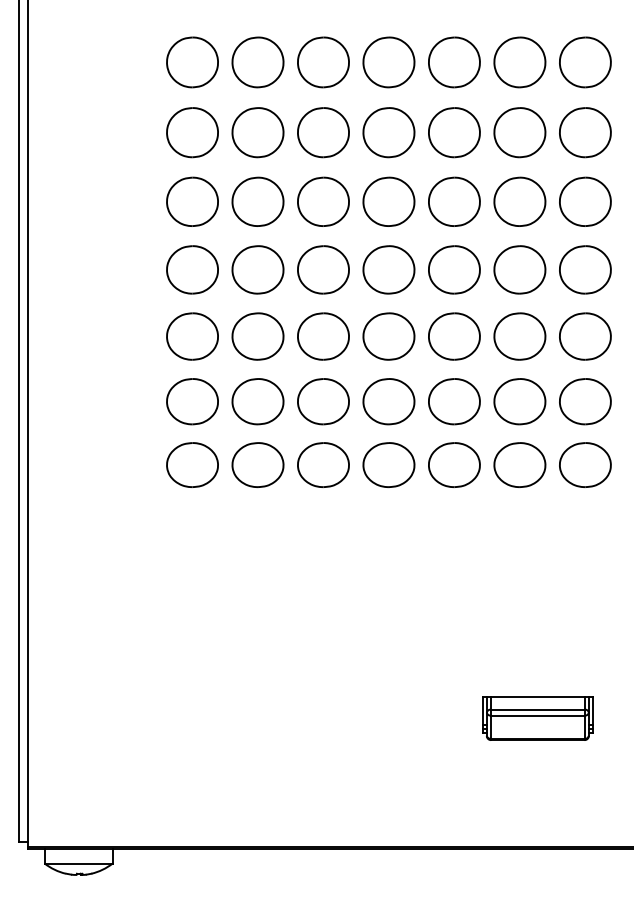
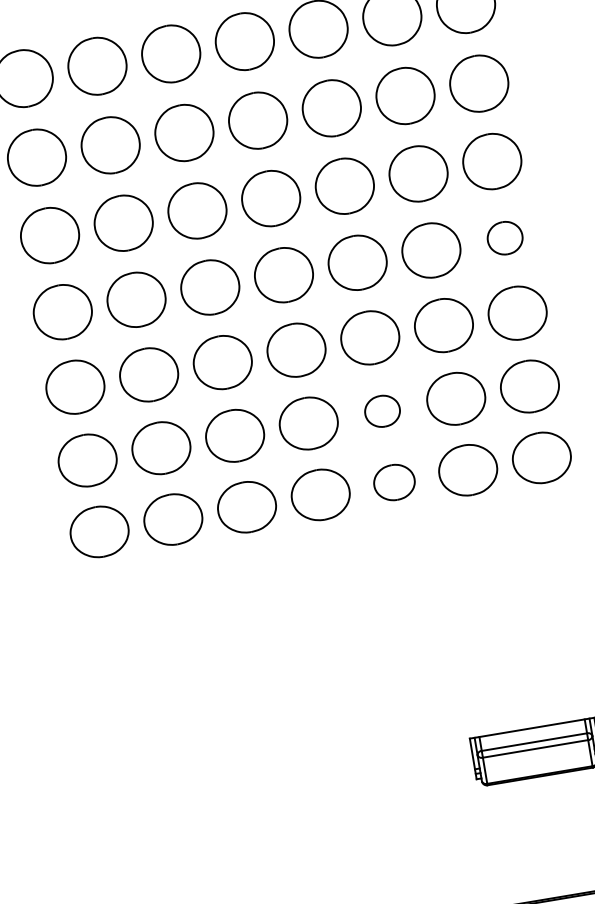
part: (585, 269) -> (505, 237), size x0.6
part: (454, 401) -> (382, 410), size x0.6
part: (454, 464) -> (394, 481), size x0.7

